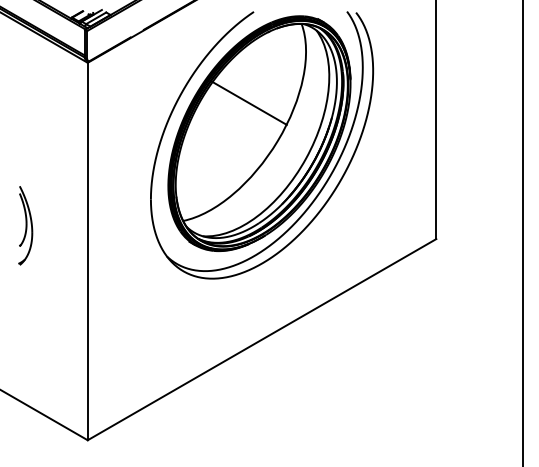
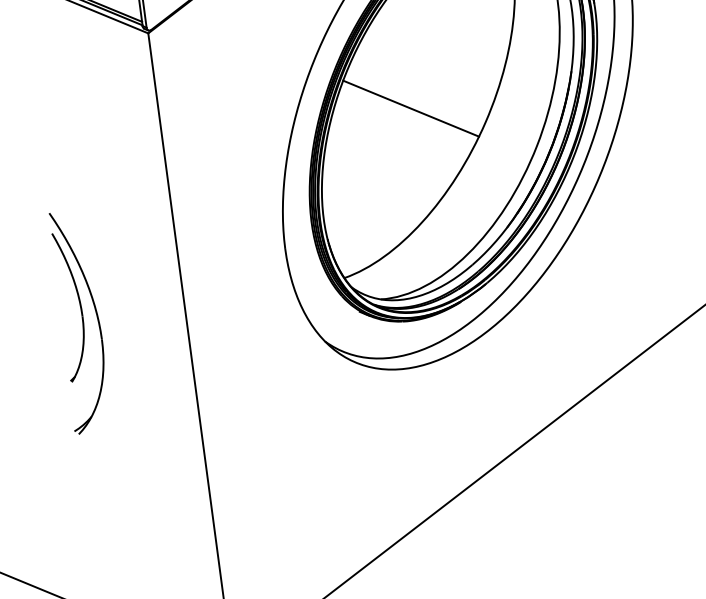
line: (248, 102) -> (409, 107), moved
part: (25, 225) -> (80, 321), size x1.67

